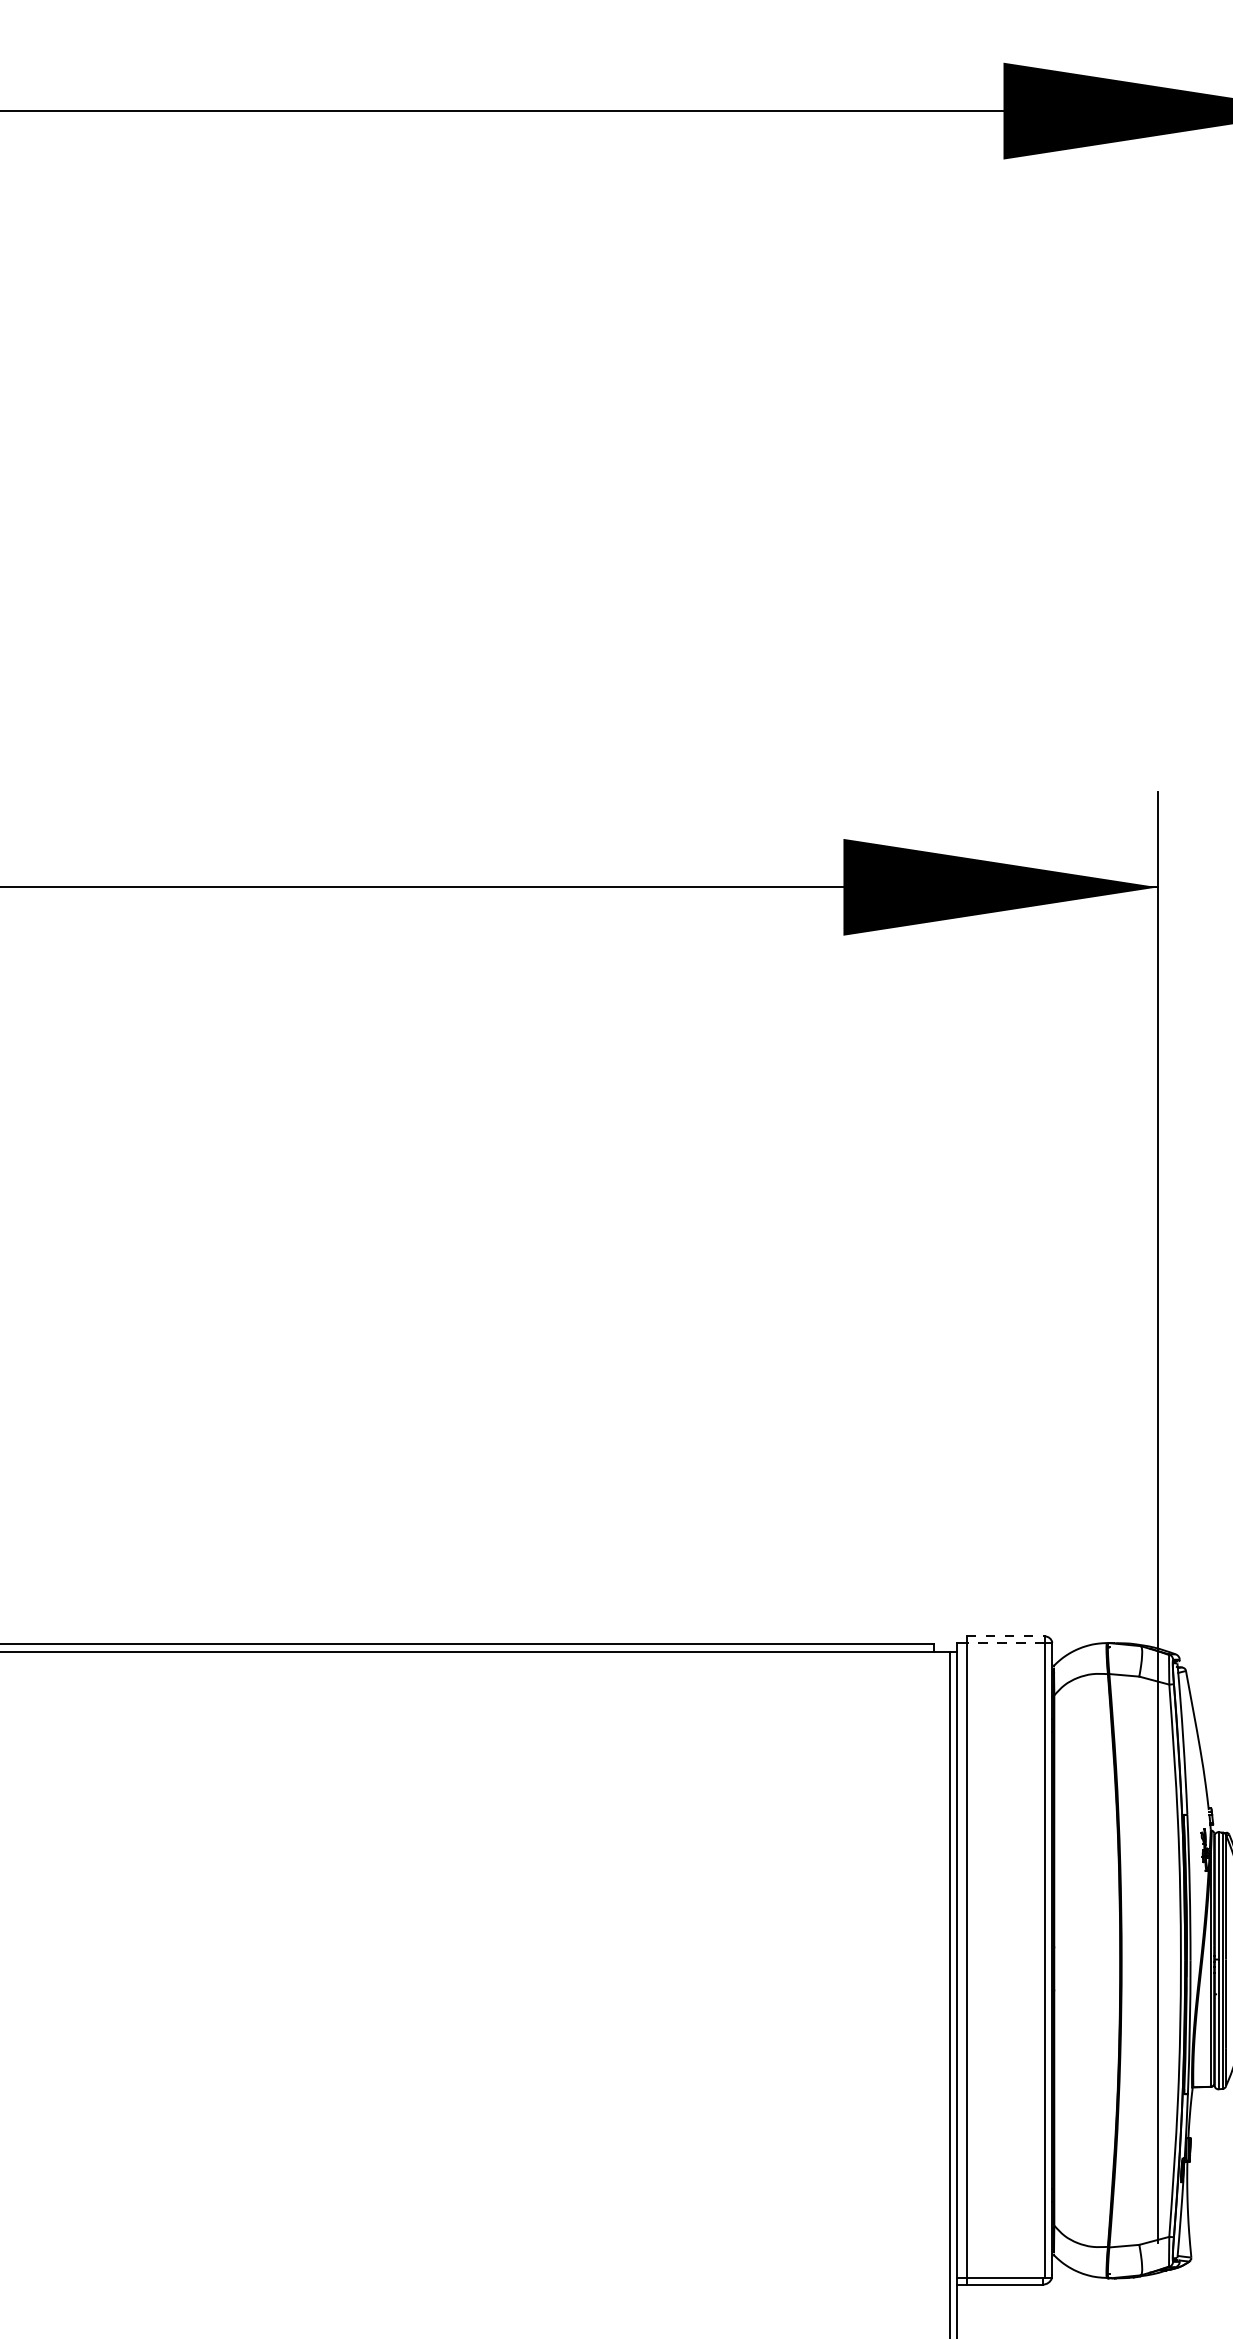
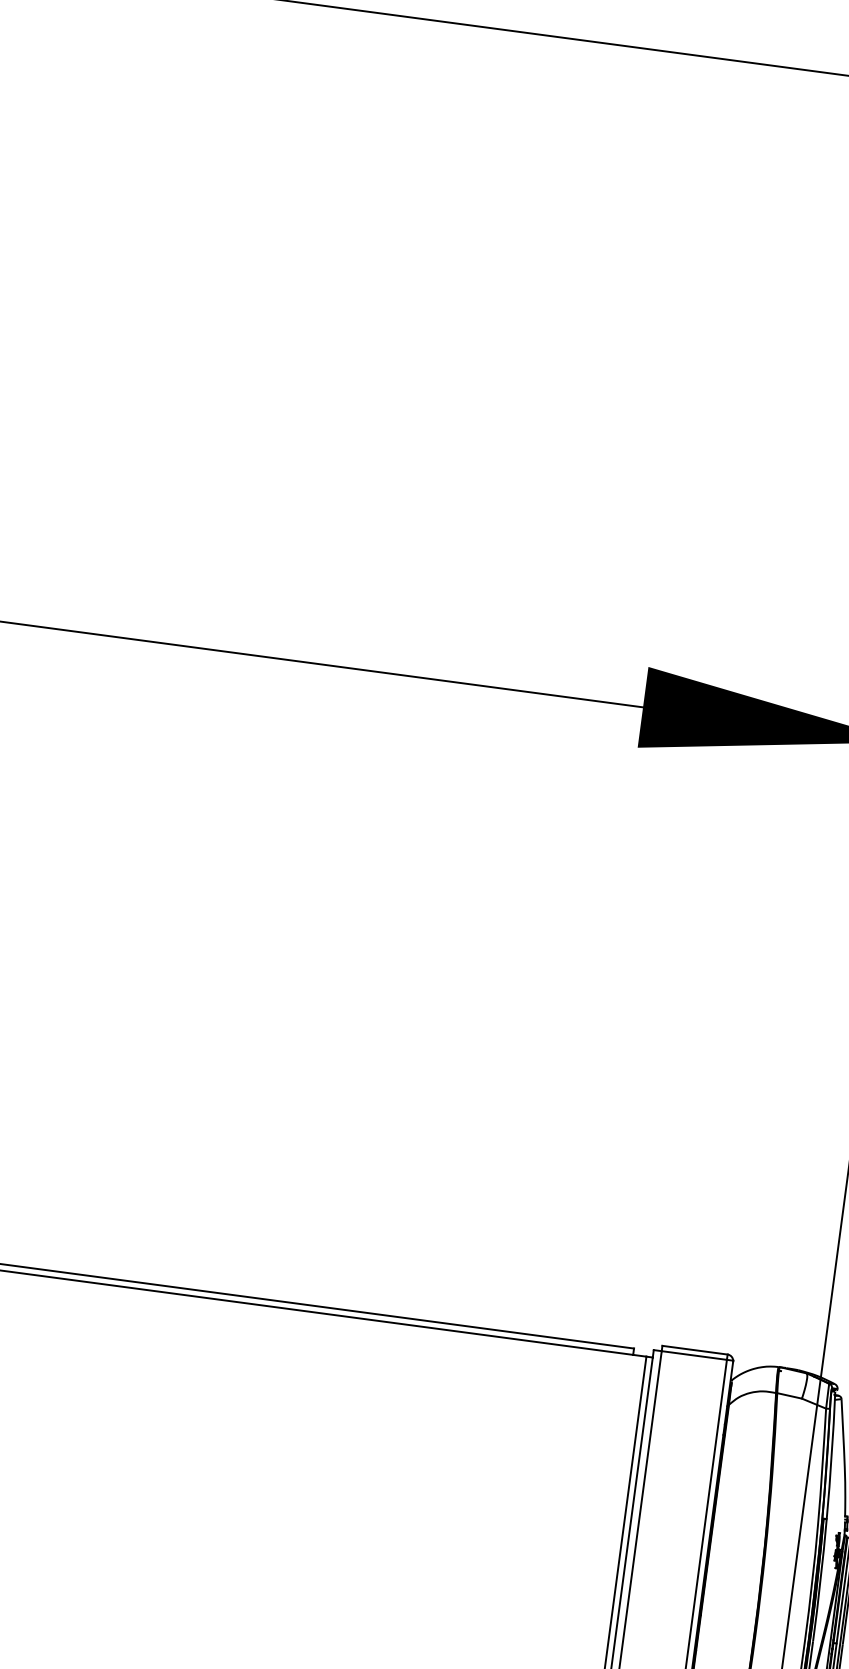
line: (1006, 1636) -> (695, 1350), dashed -> solid
line: (1005, 1642) -> (694, 1355), dashed -> solid

